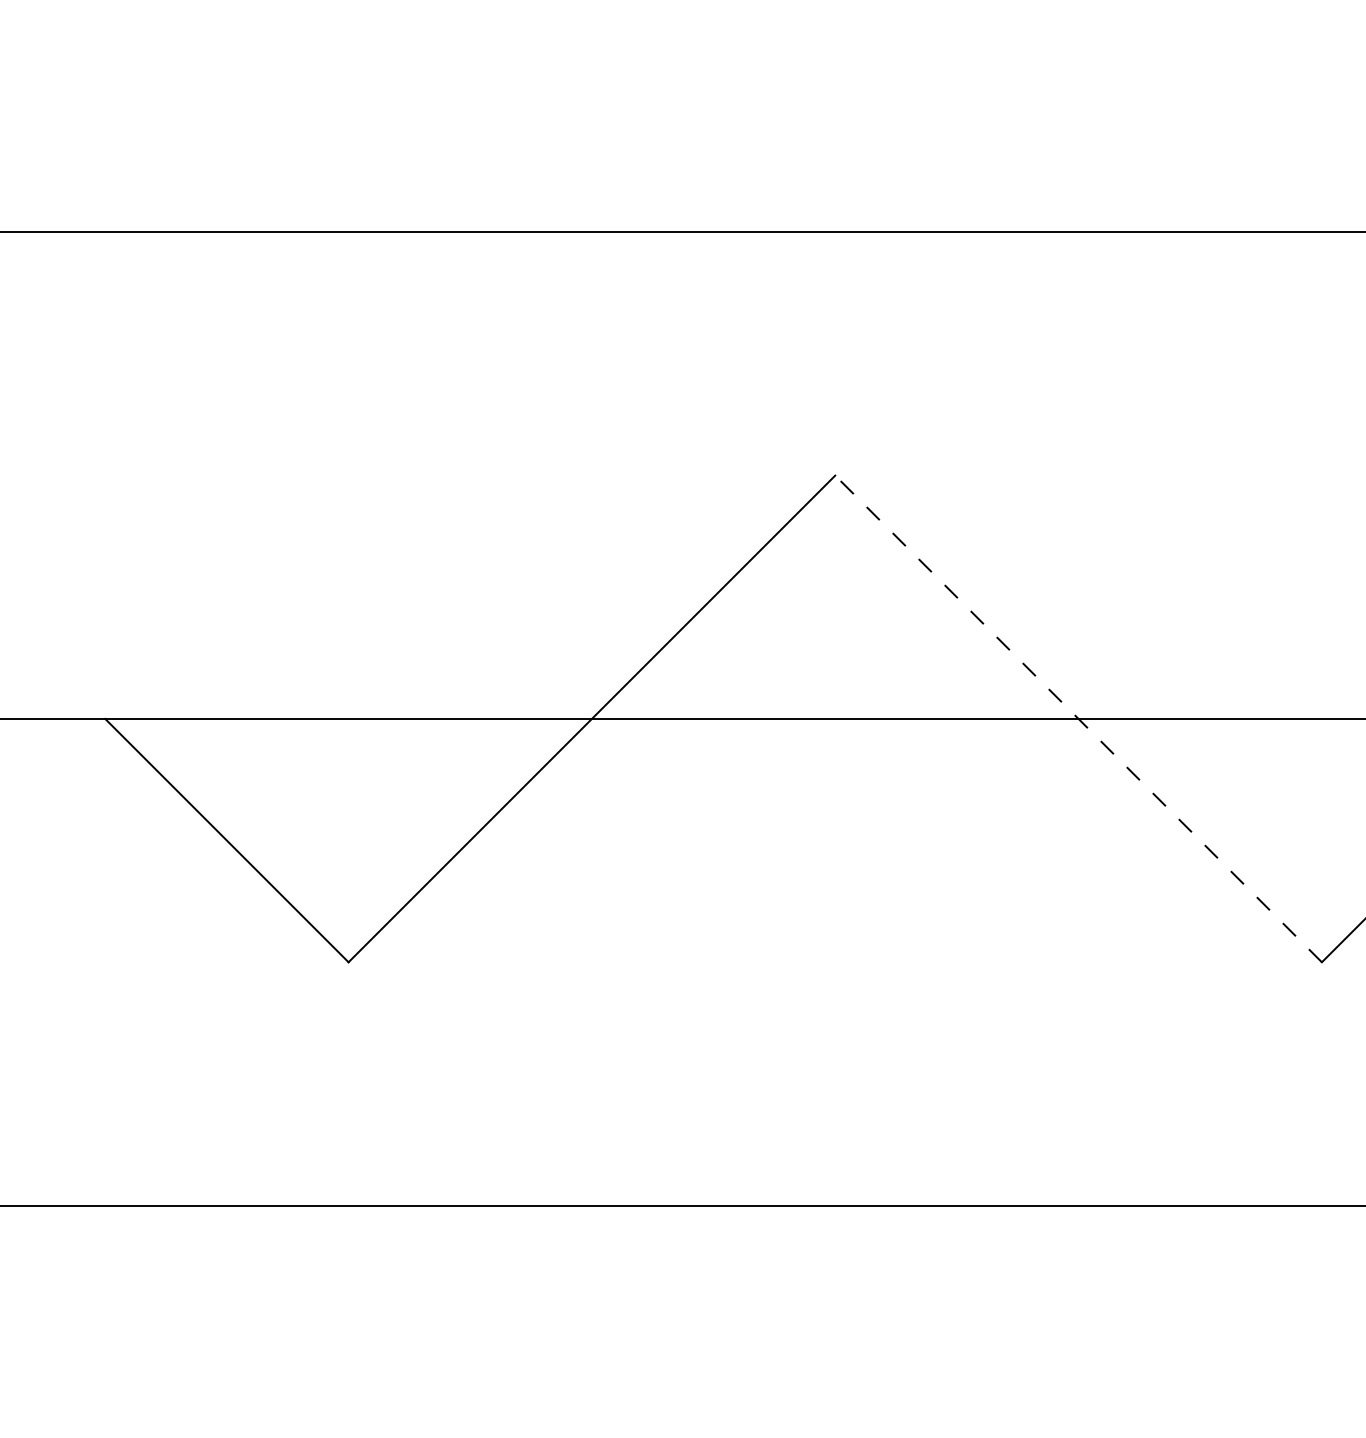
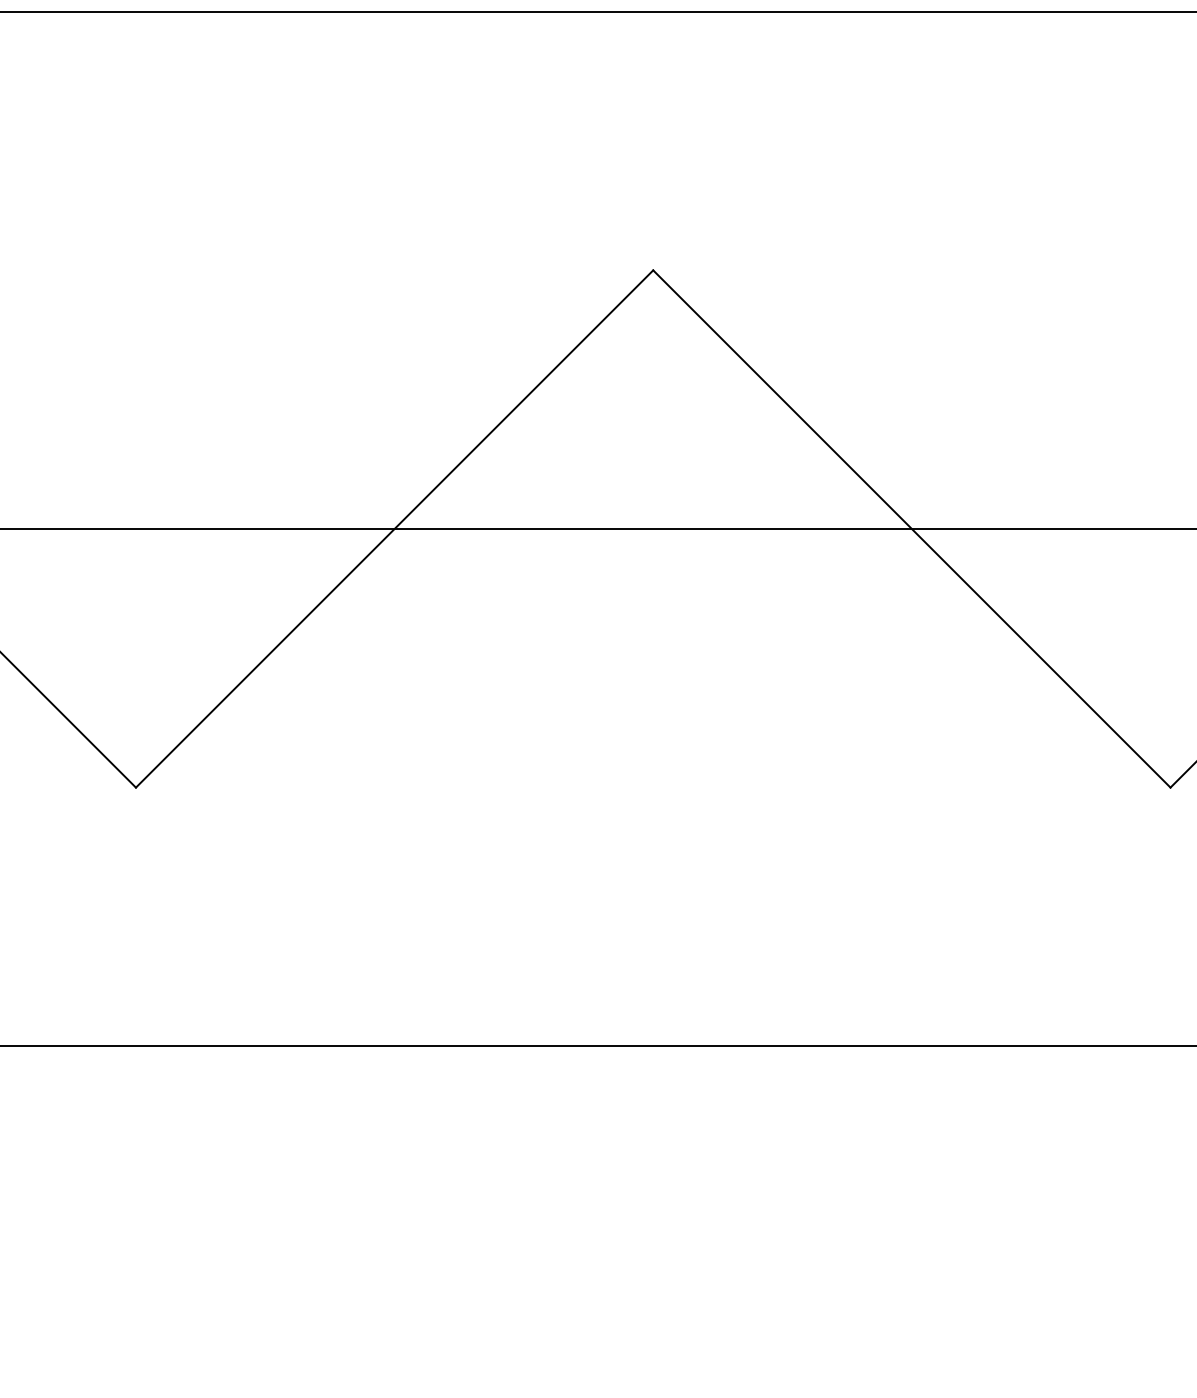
line: (1078, 718) -> (911, 528), dashed -> solid

